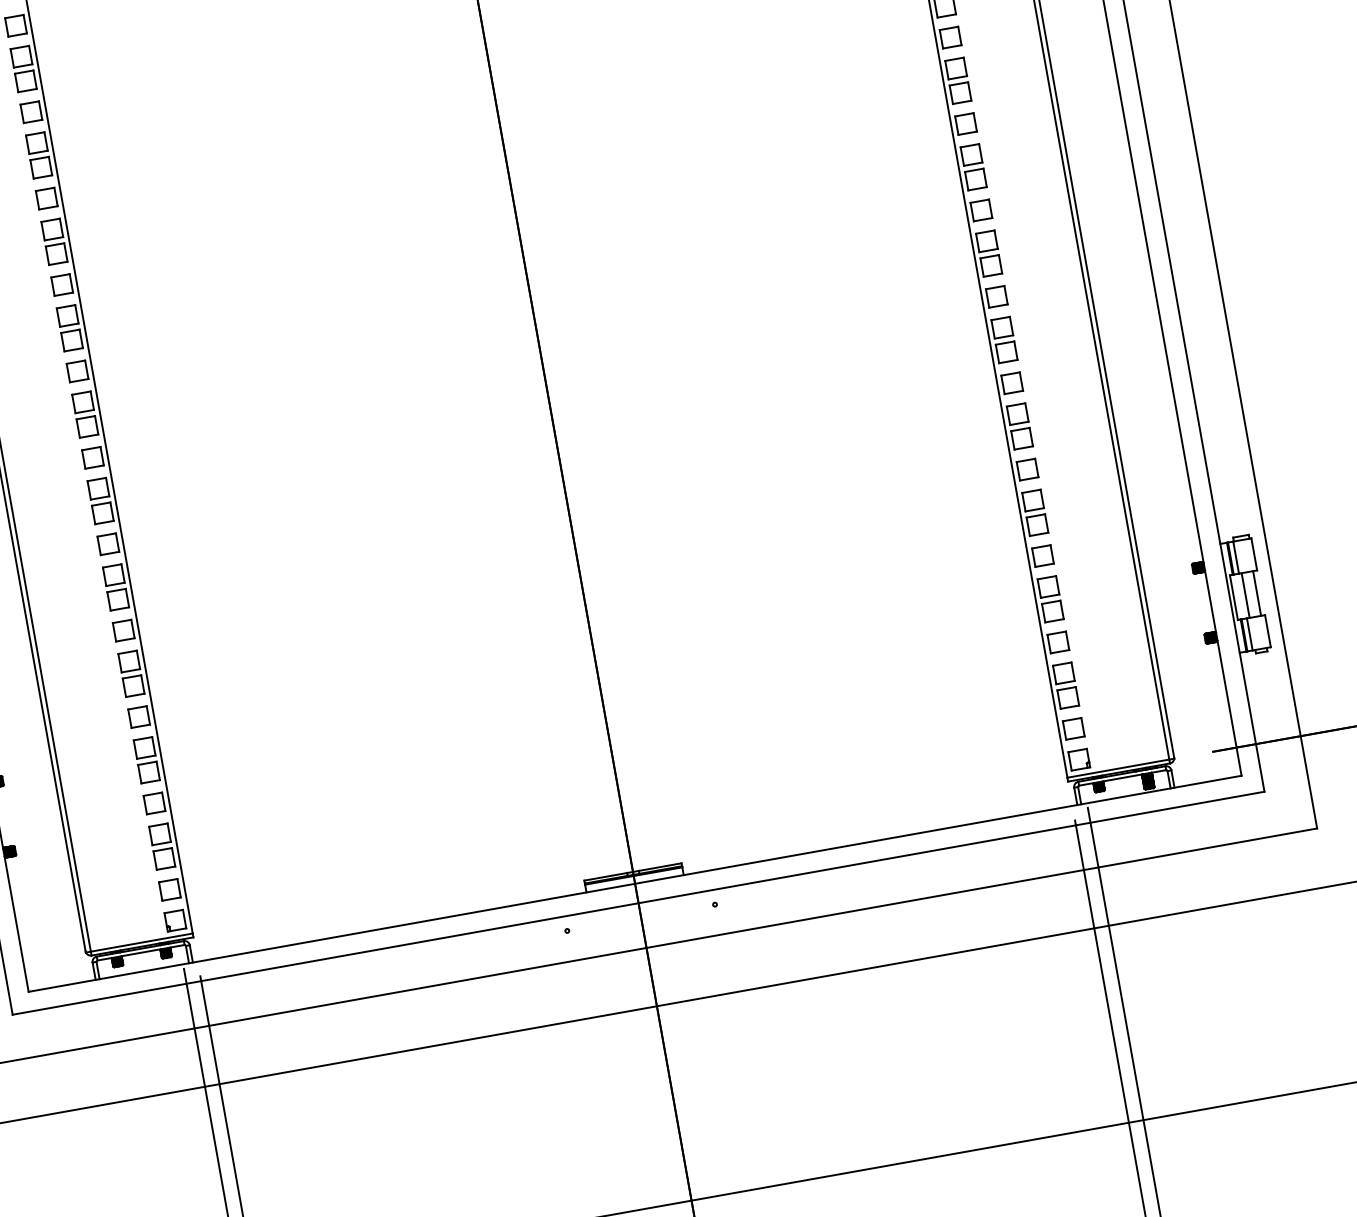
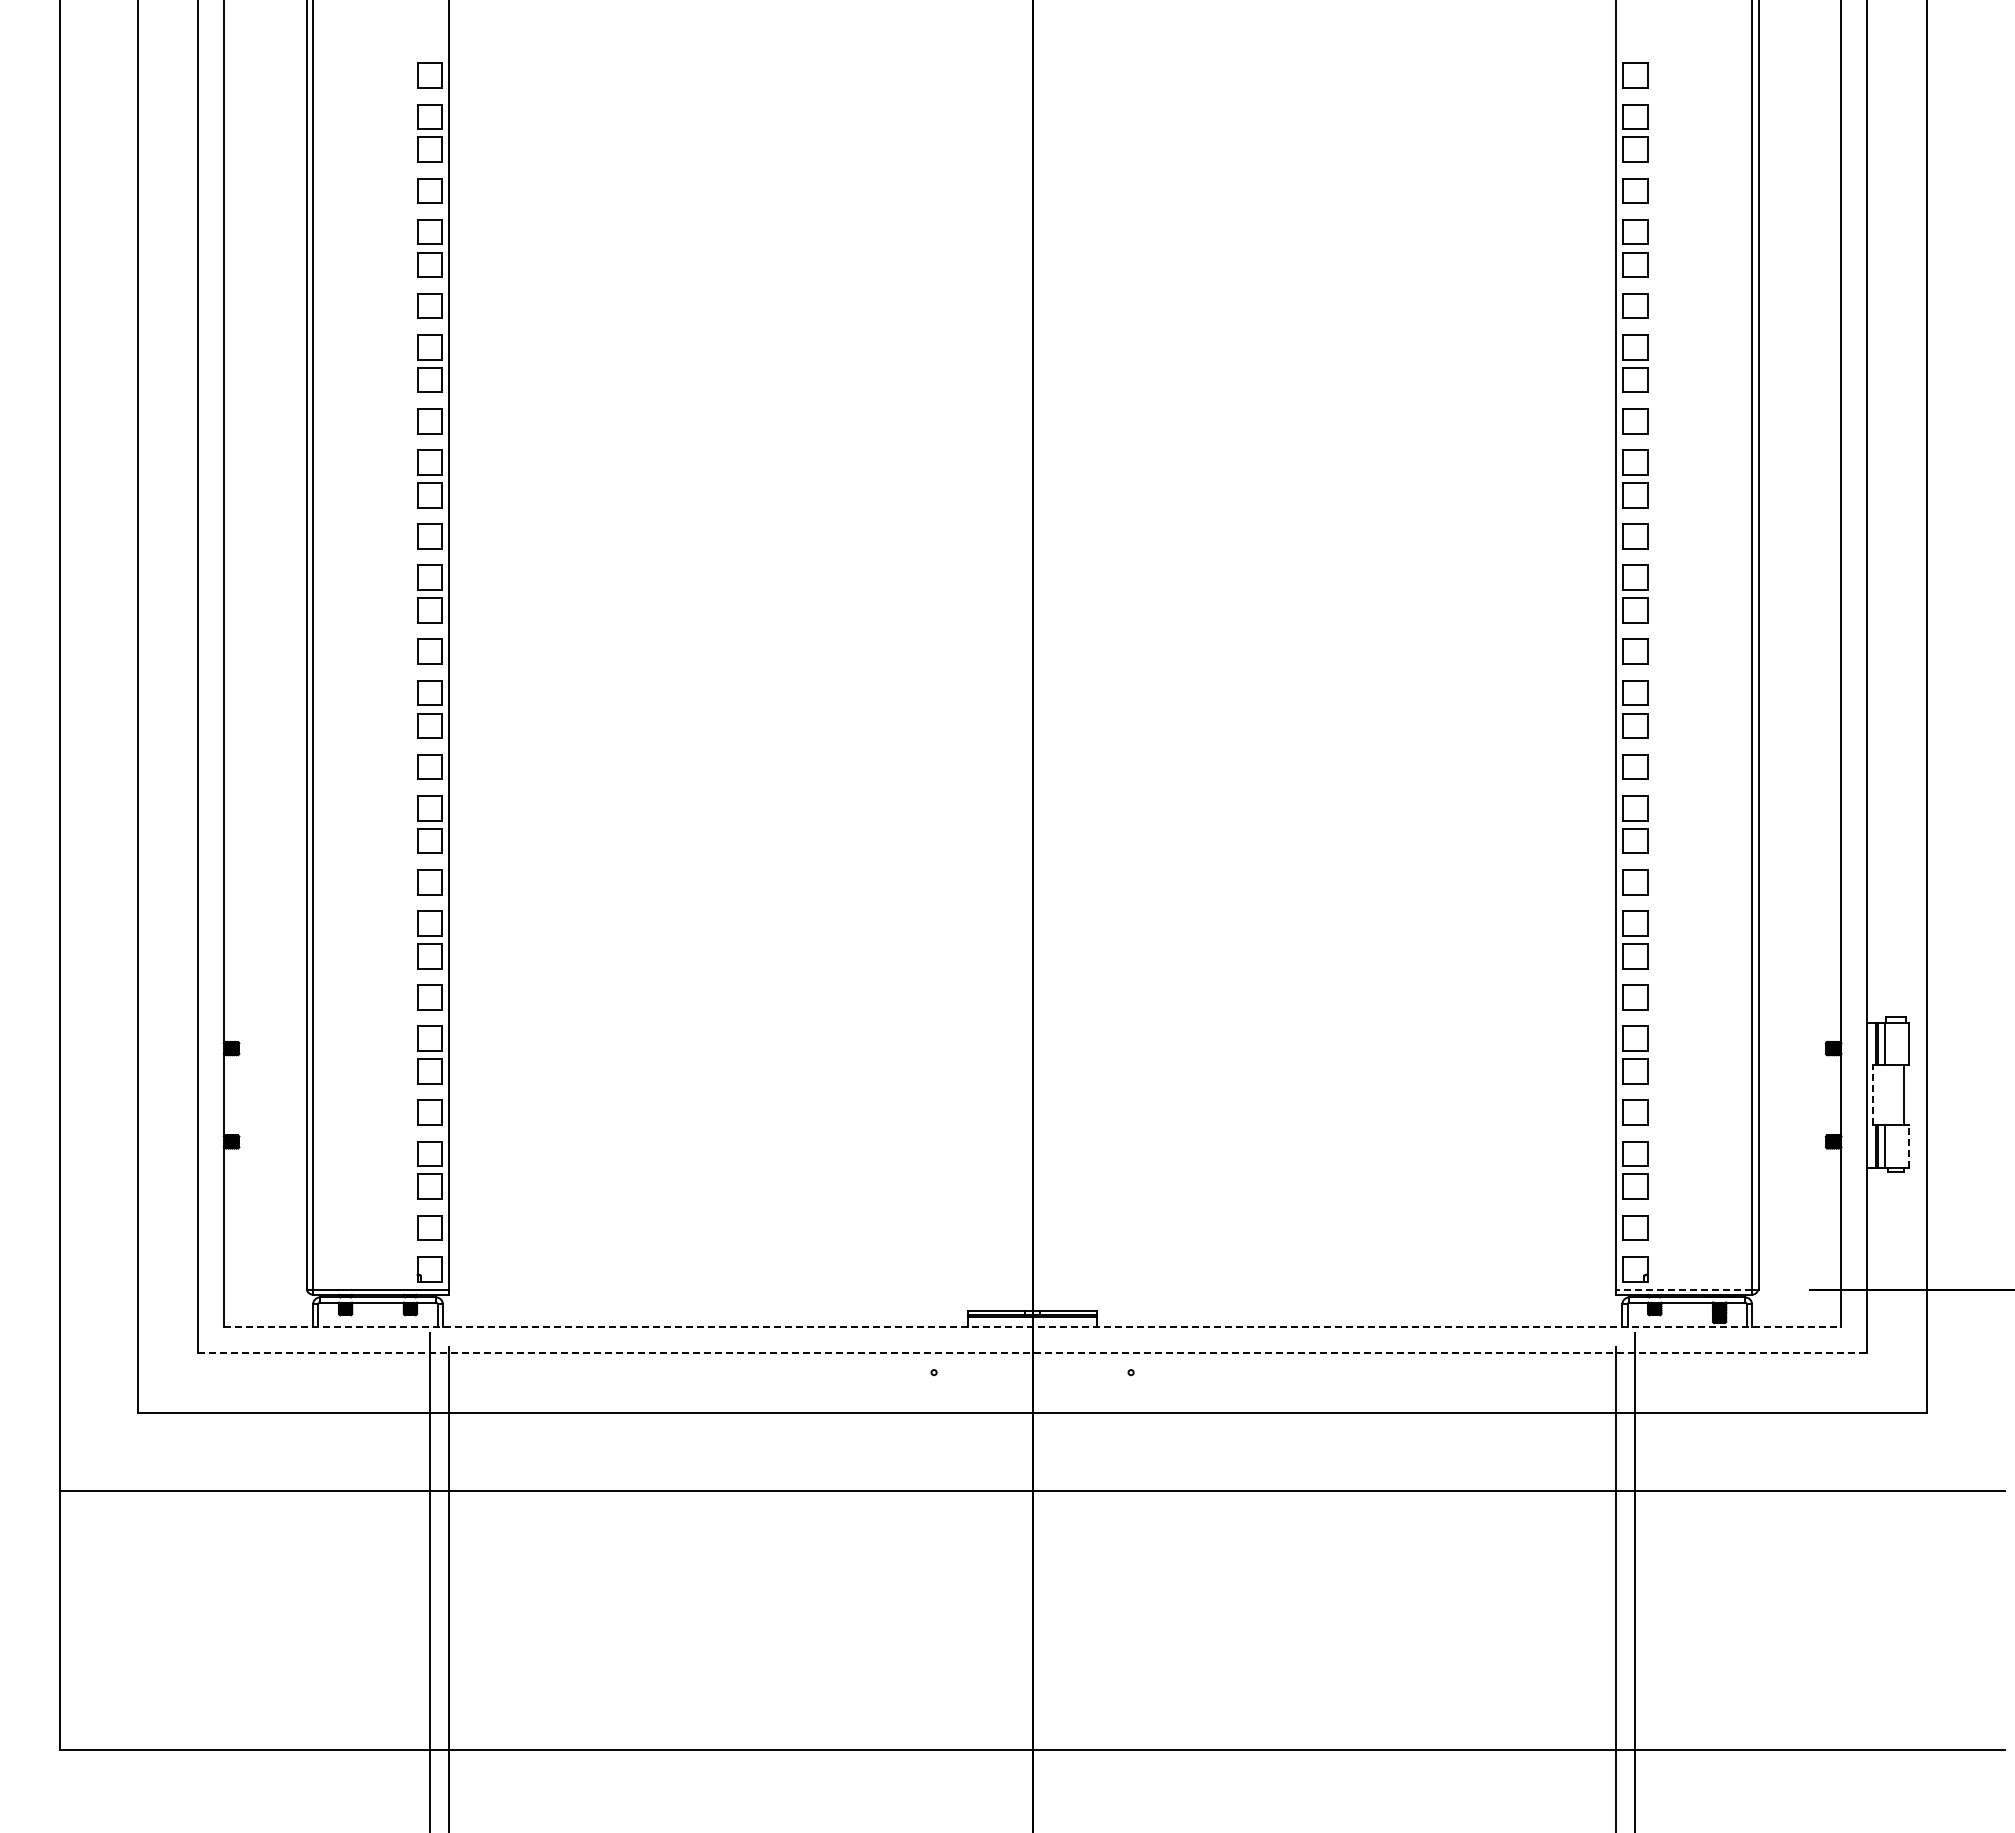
line: (1245, 595) -> (1888, 1095), removed
line: (1233, 597) -> (1872, 1095), solid -> dashed
line: (1267, 630) -> (1908, 1145), solid -> dashed
line: (1118, 768) -> (1683, 1289), solid -> dashed
line: (635, 884) -> (1032, 1327), solid -> dashed
line: (638, 903) -> (1032, 1353), solid -> dashed

